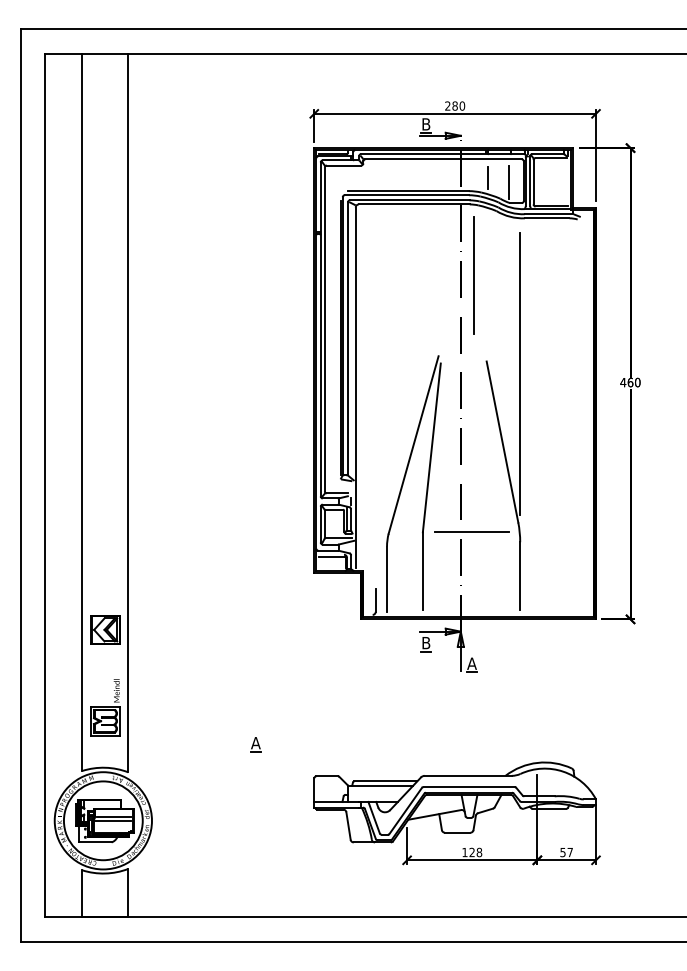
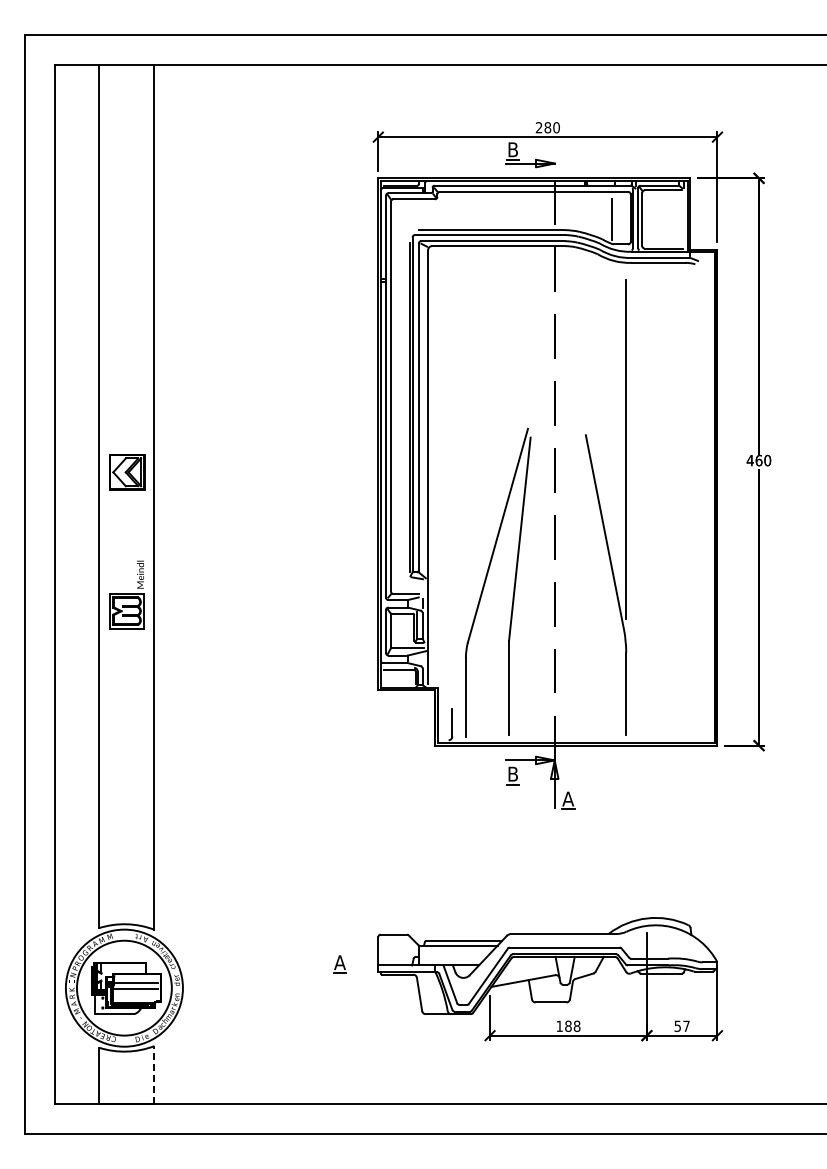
line: (488, 178) -> (587, 214), removed
line: (473, 275) -> (570, 331), removed
line: (471, 532) -> (567, 640), removed
part: (105, 630) -> (127, 472), moved
part: (105, 707) -> (126, 594), moved
part: (255, 744) -> (339, 964), moved
text: (472, 851) -> (568, 1025), 128 -> 188
line: (128, 892) -> (154, 1074), solid -> dashed

